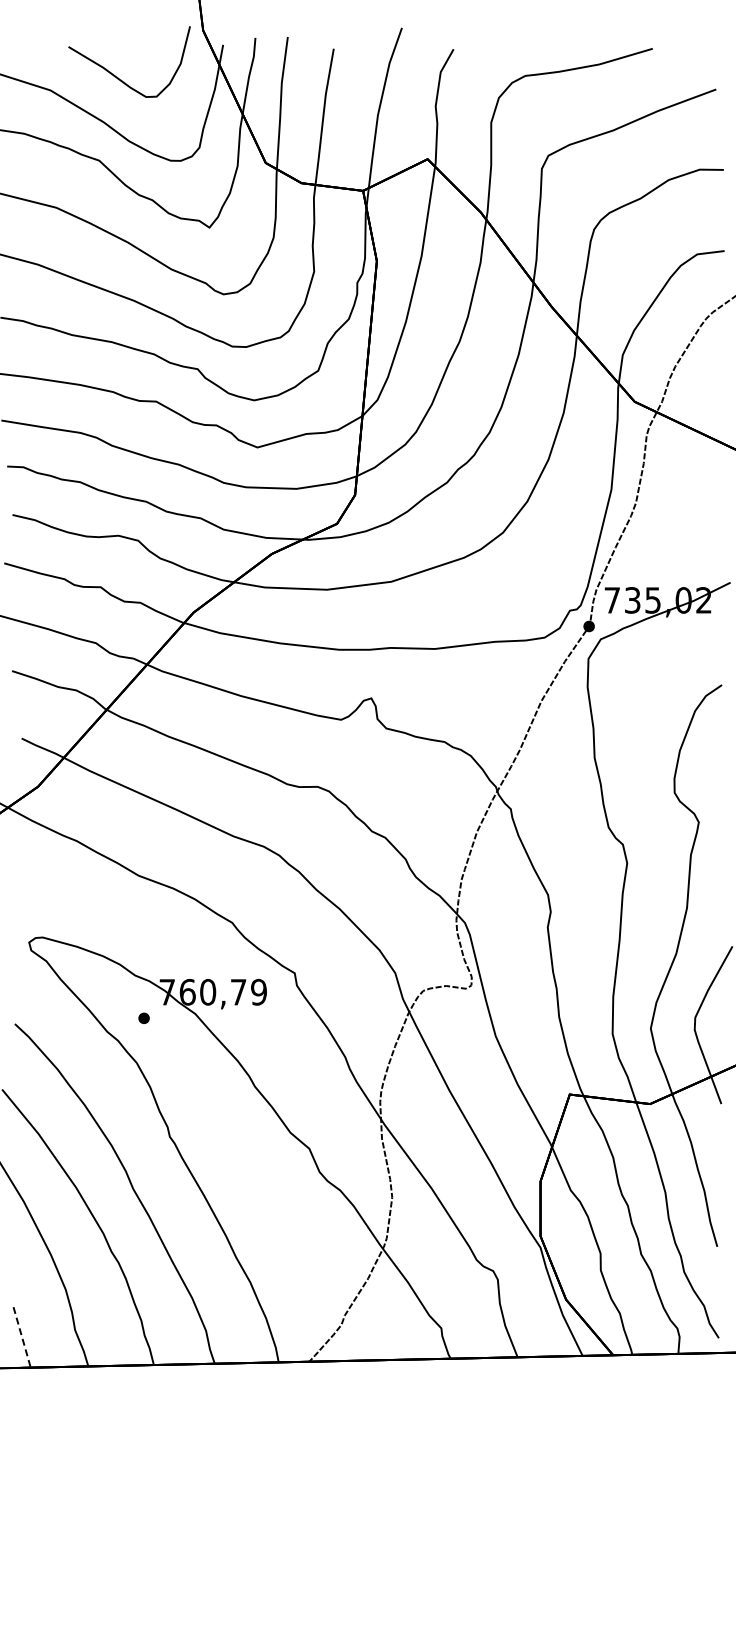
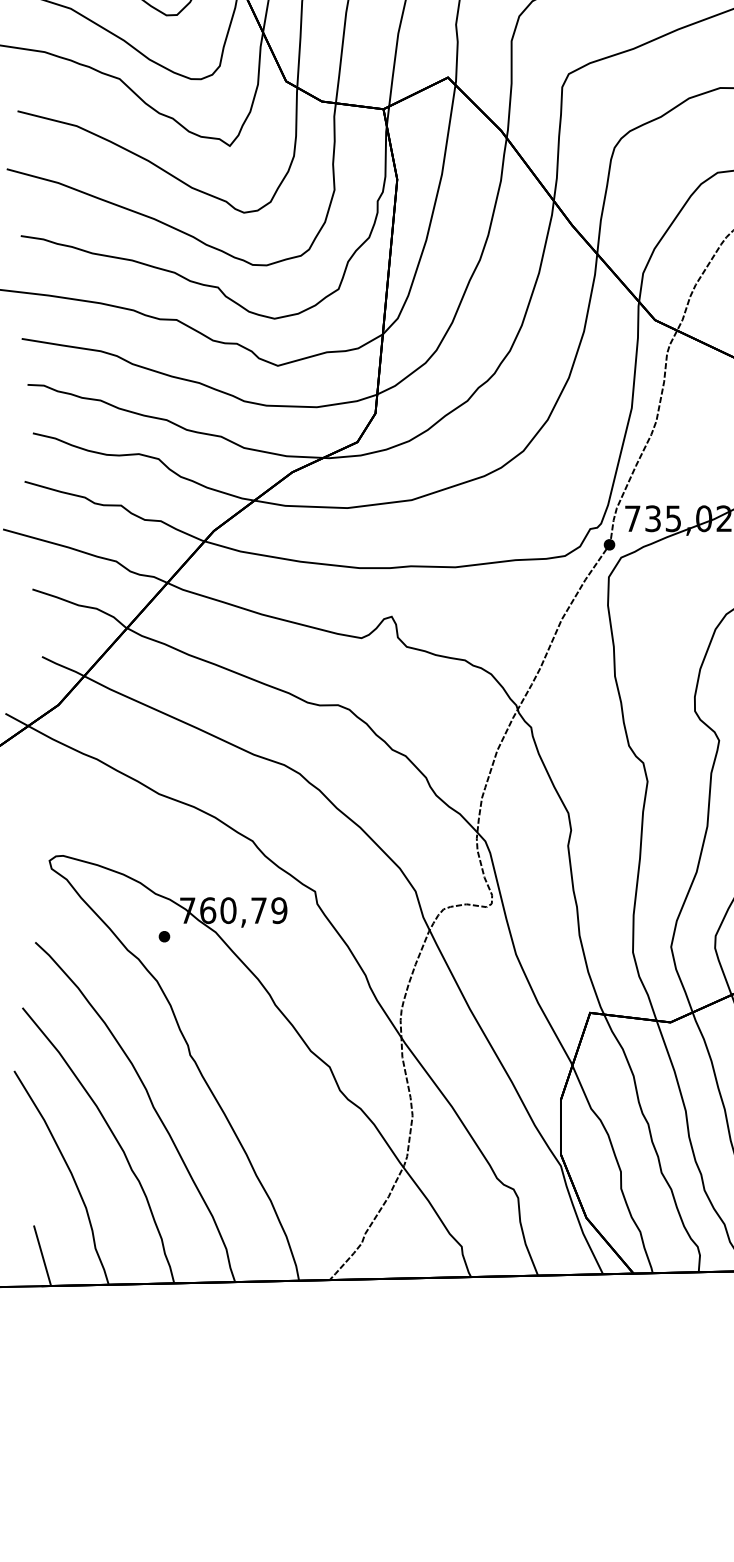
line: (22, 1338) -> (42, 1256), dashed -> solid

